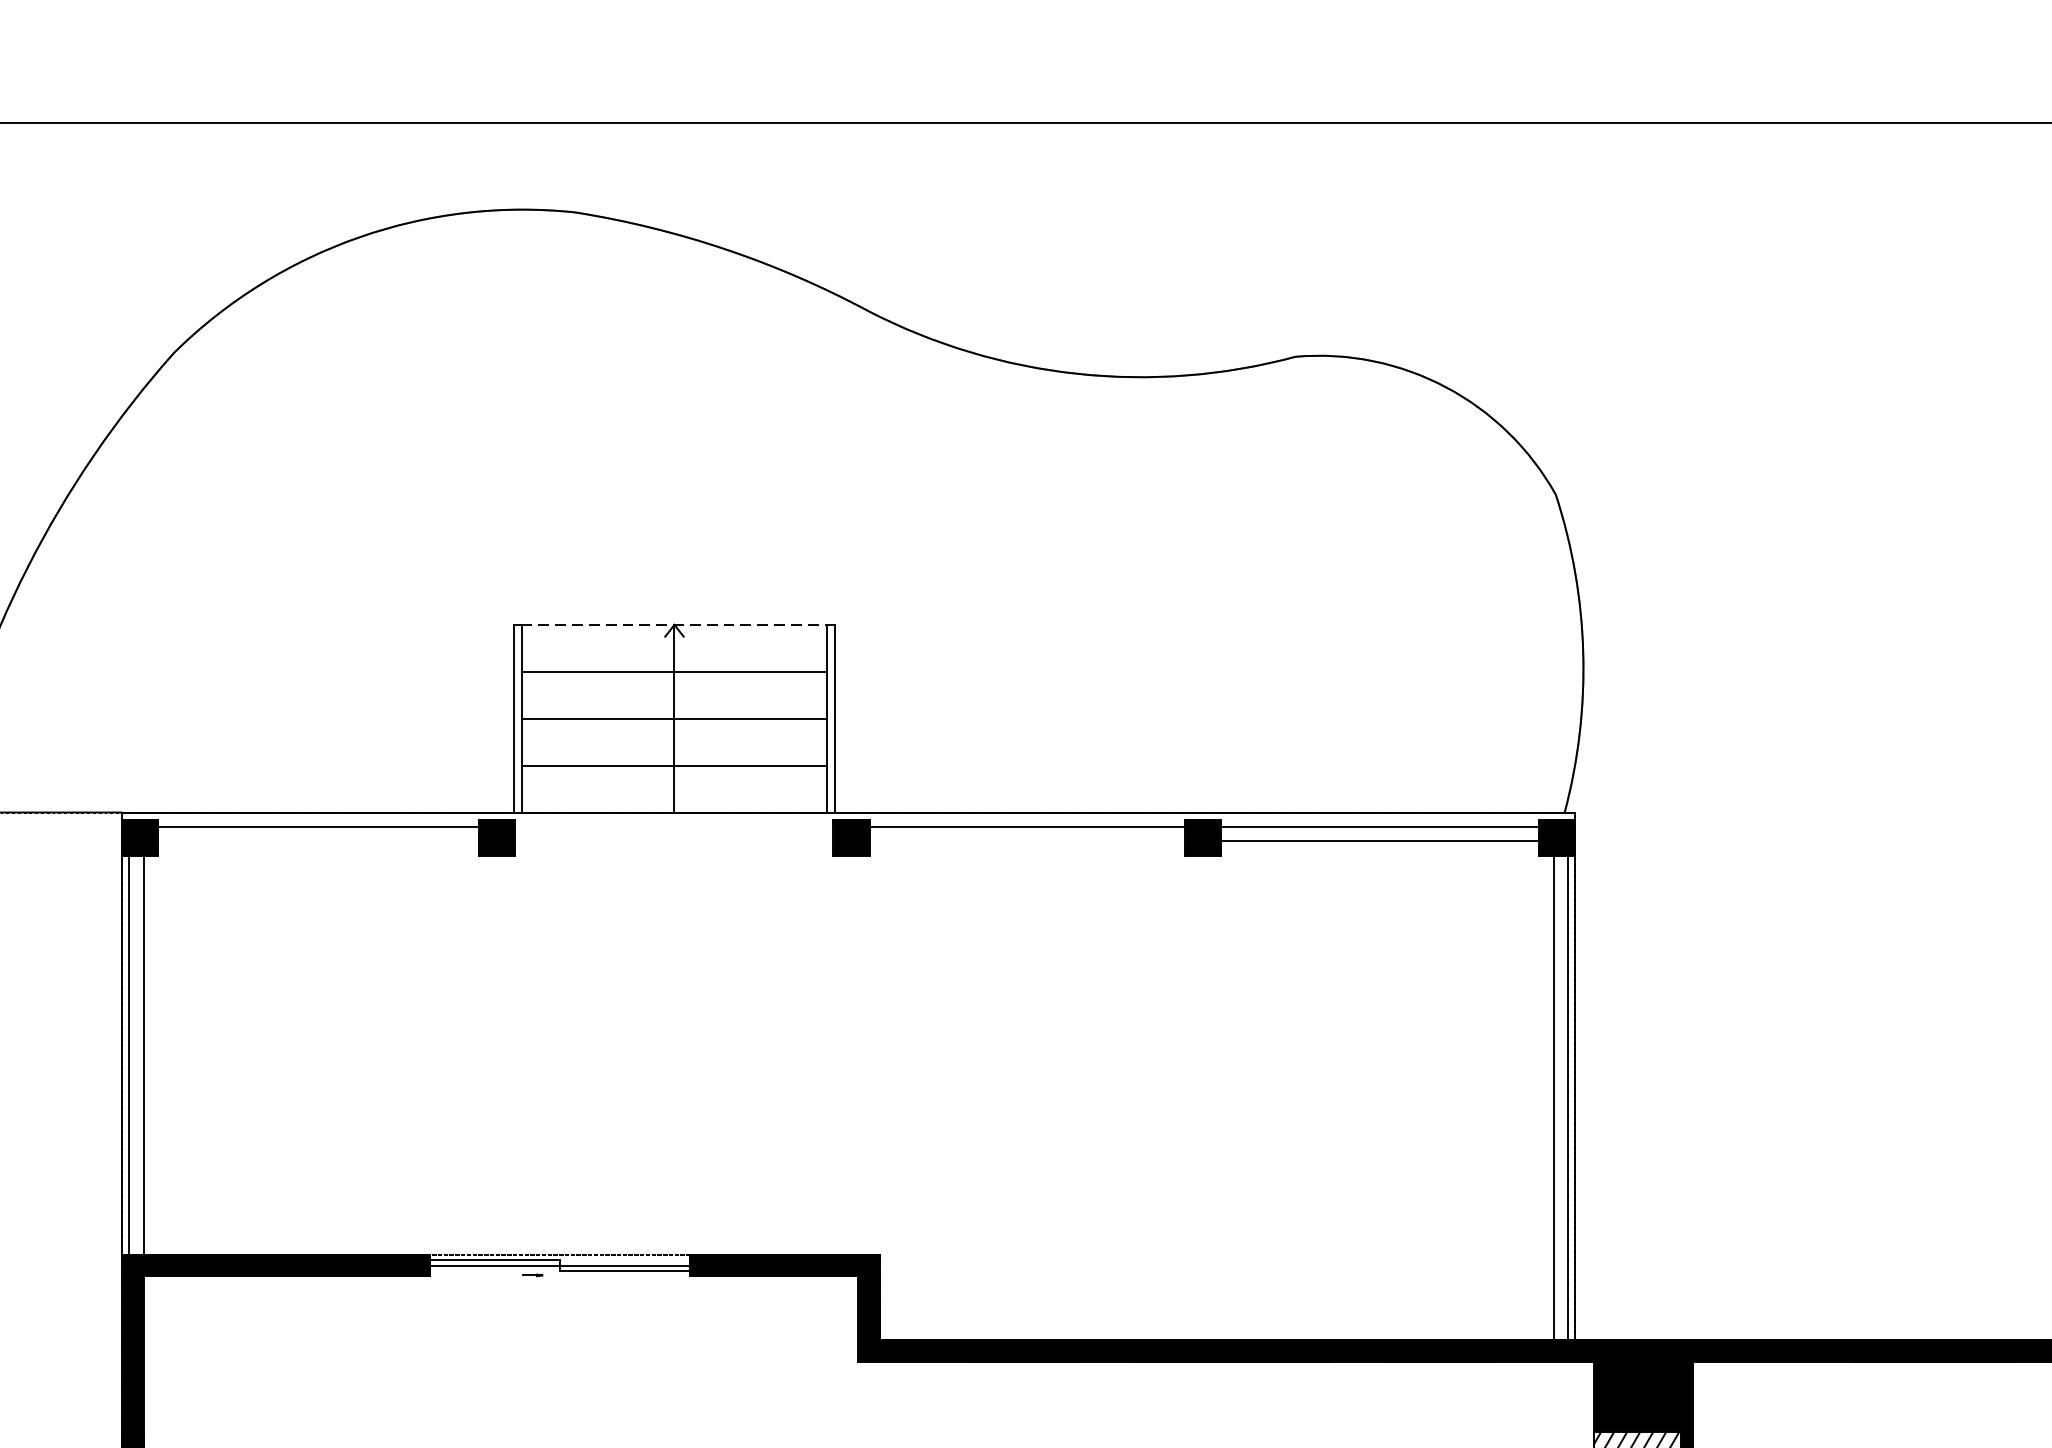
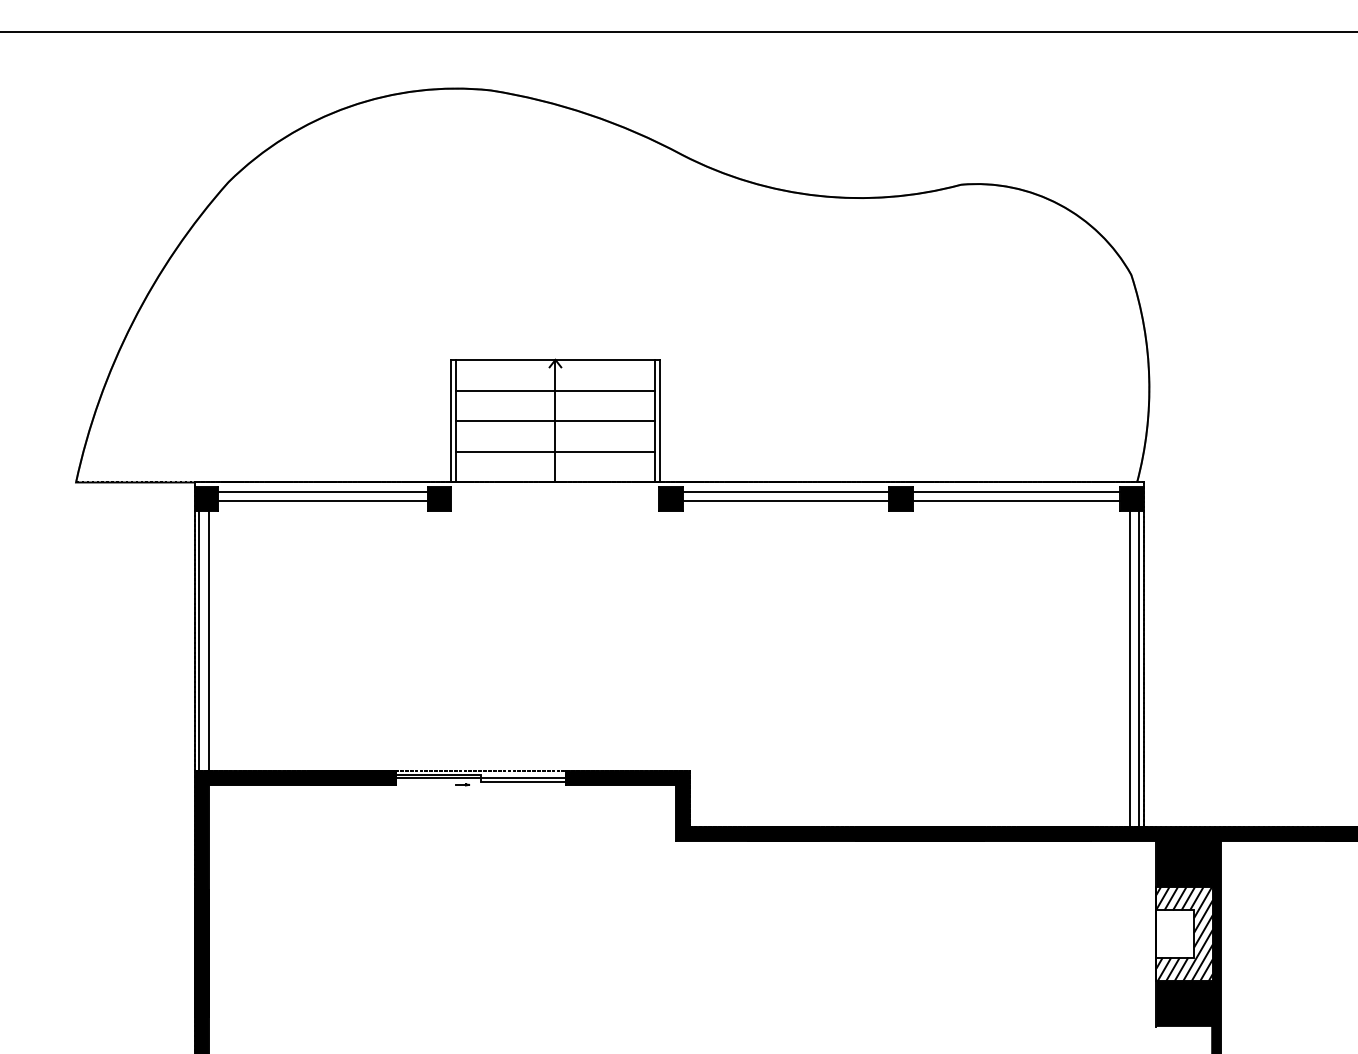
line: (674, 624) -> (555, 359), dashed -> solid
line: (317, 841) -> (322, 501), added
line: (1026, 841) -> (785, 501), added

